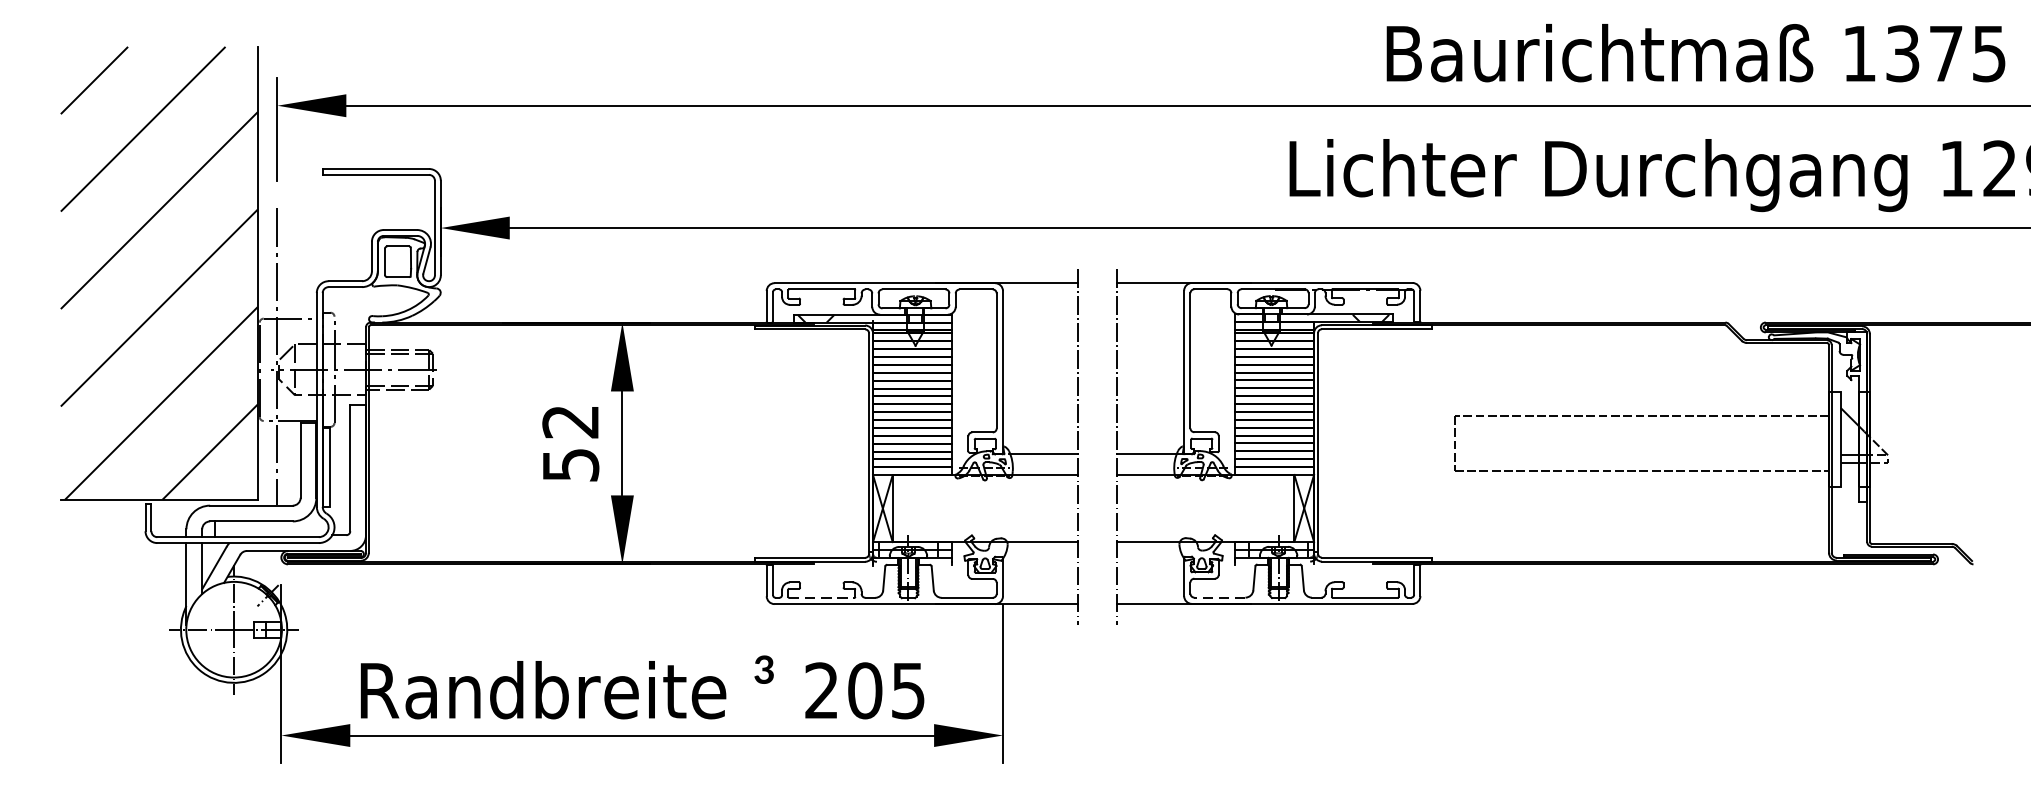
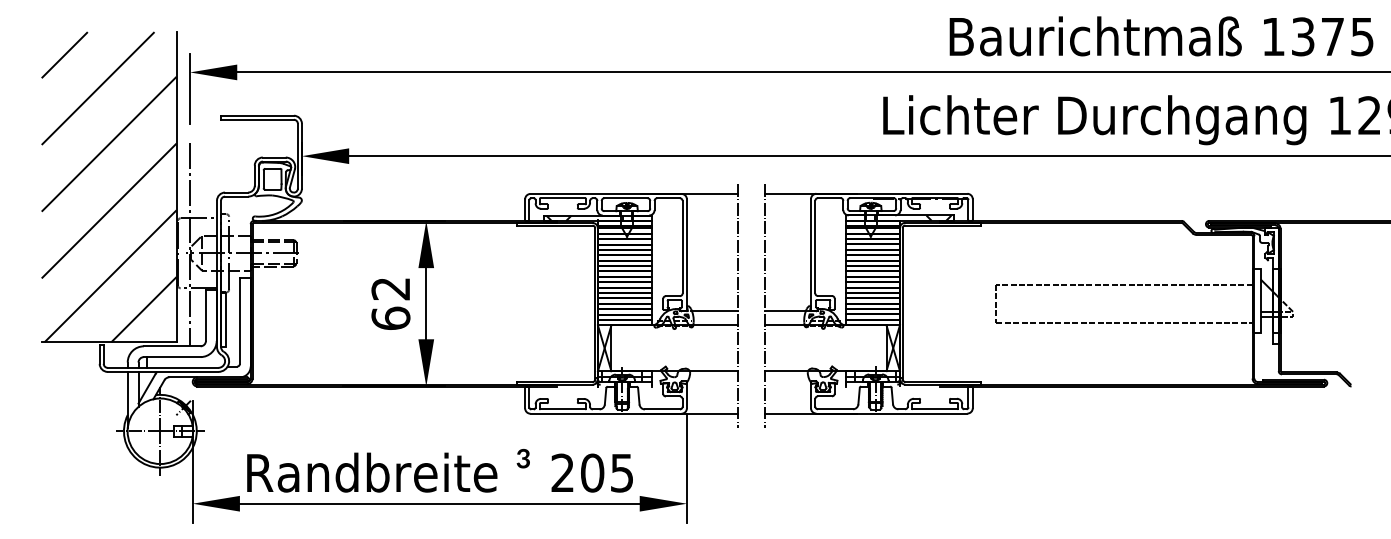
text: (570, 463) -> (390, 317), 52 -> 62
line: (822, 597) -> (563, 409), dashed -> solid
line: (1219, 597) -> (835, 409), dashed -> solid

